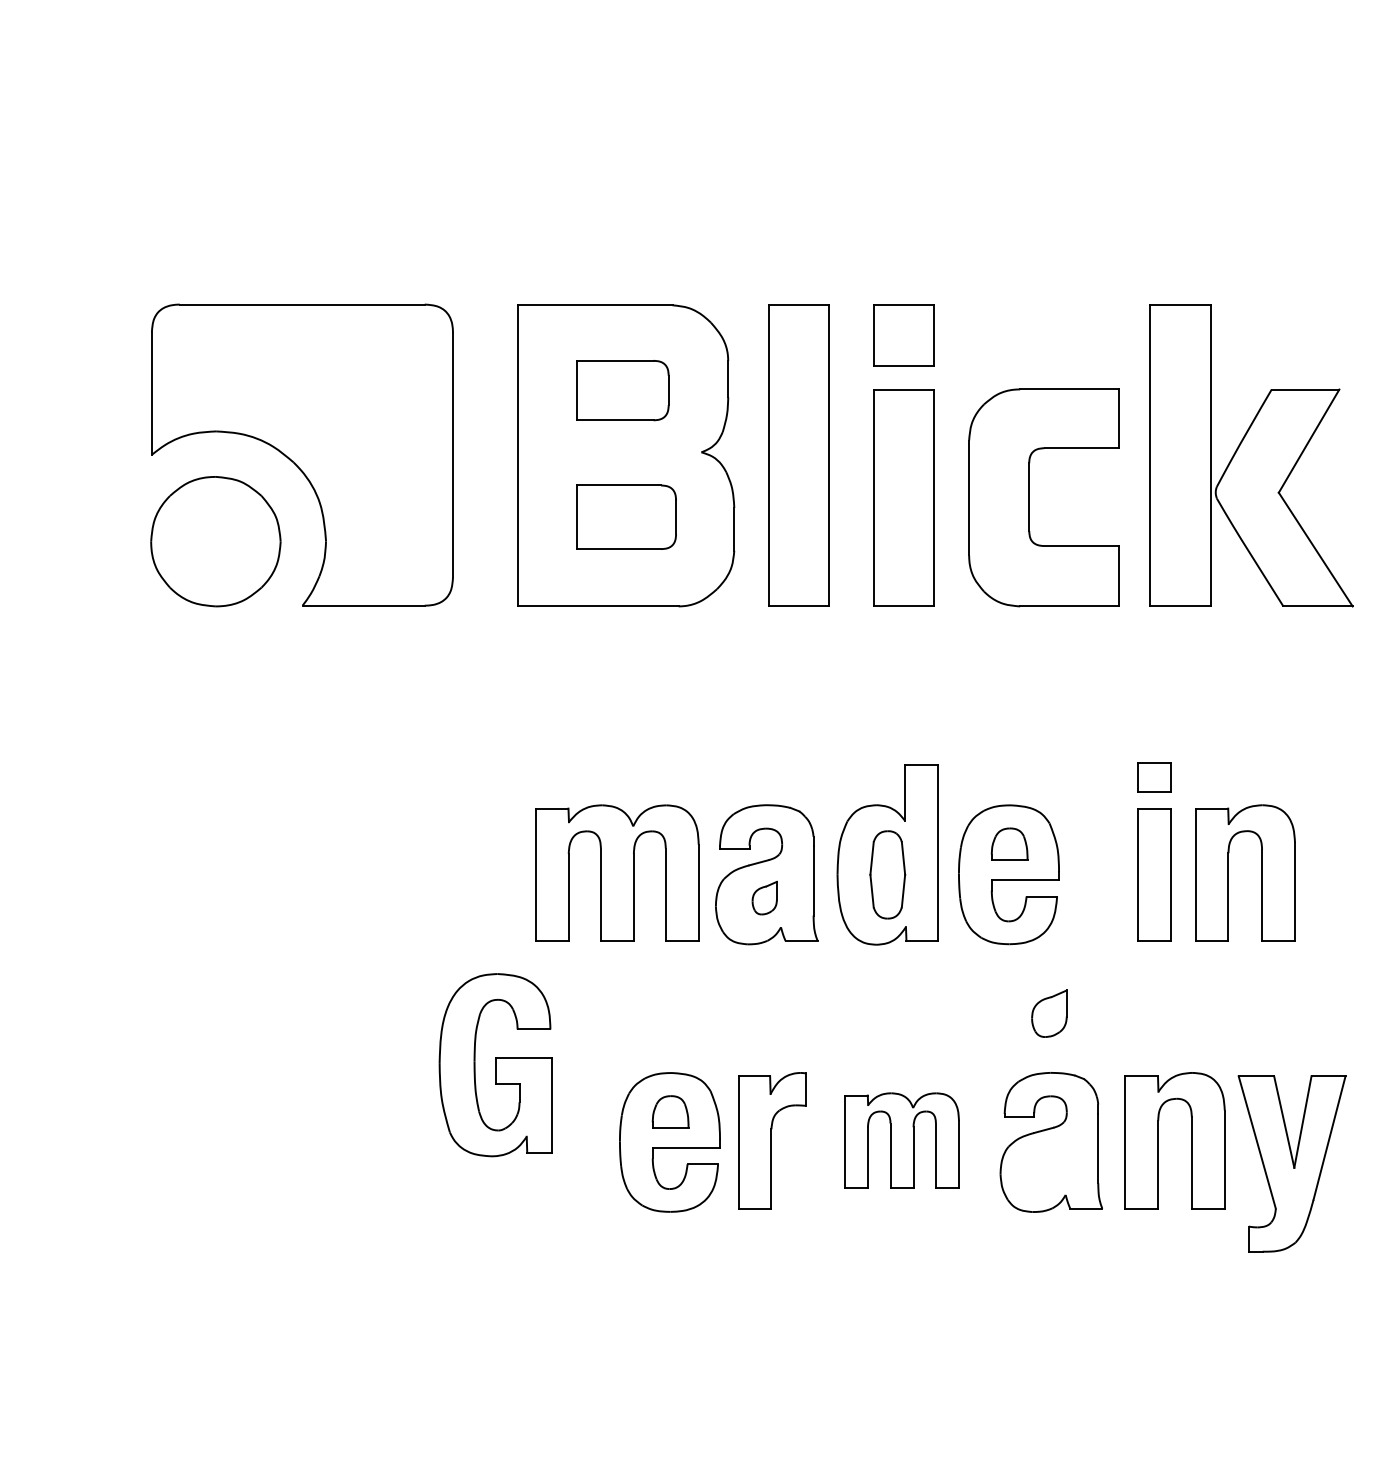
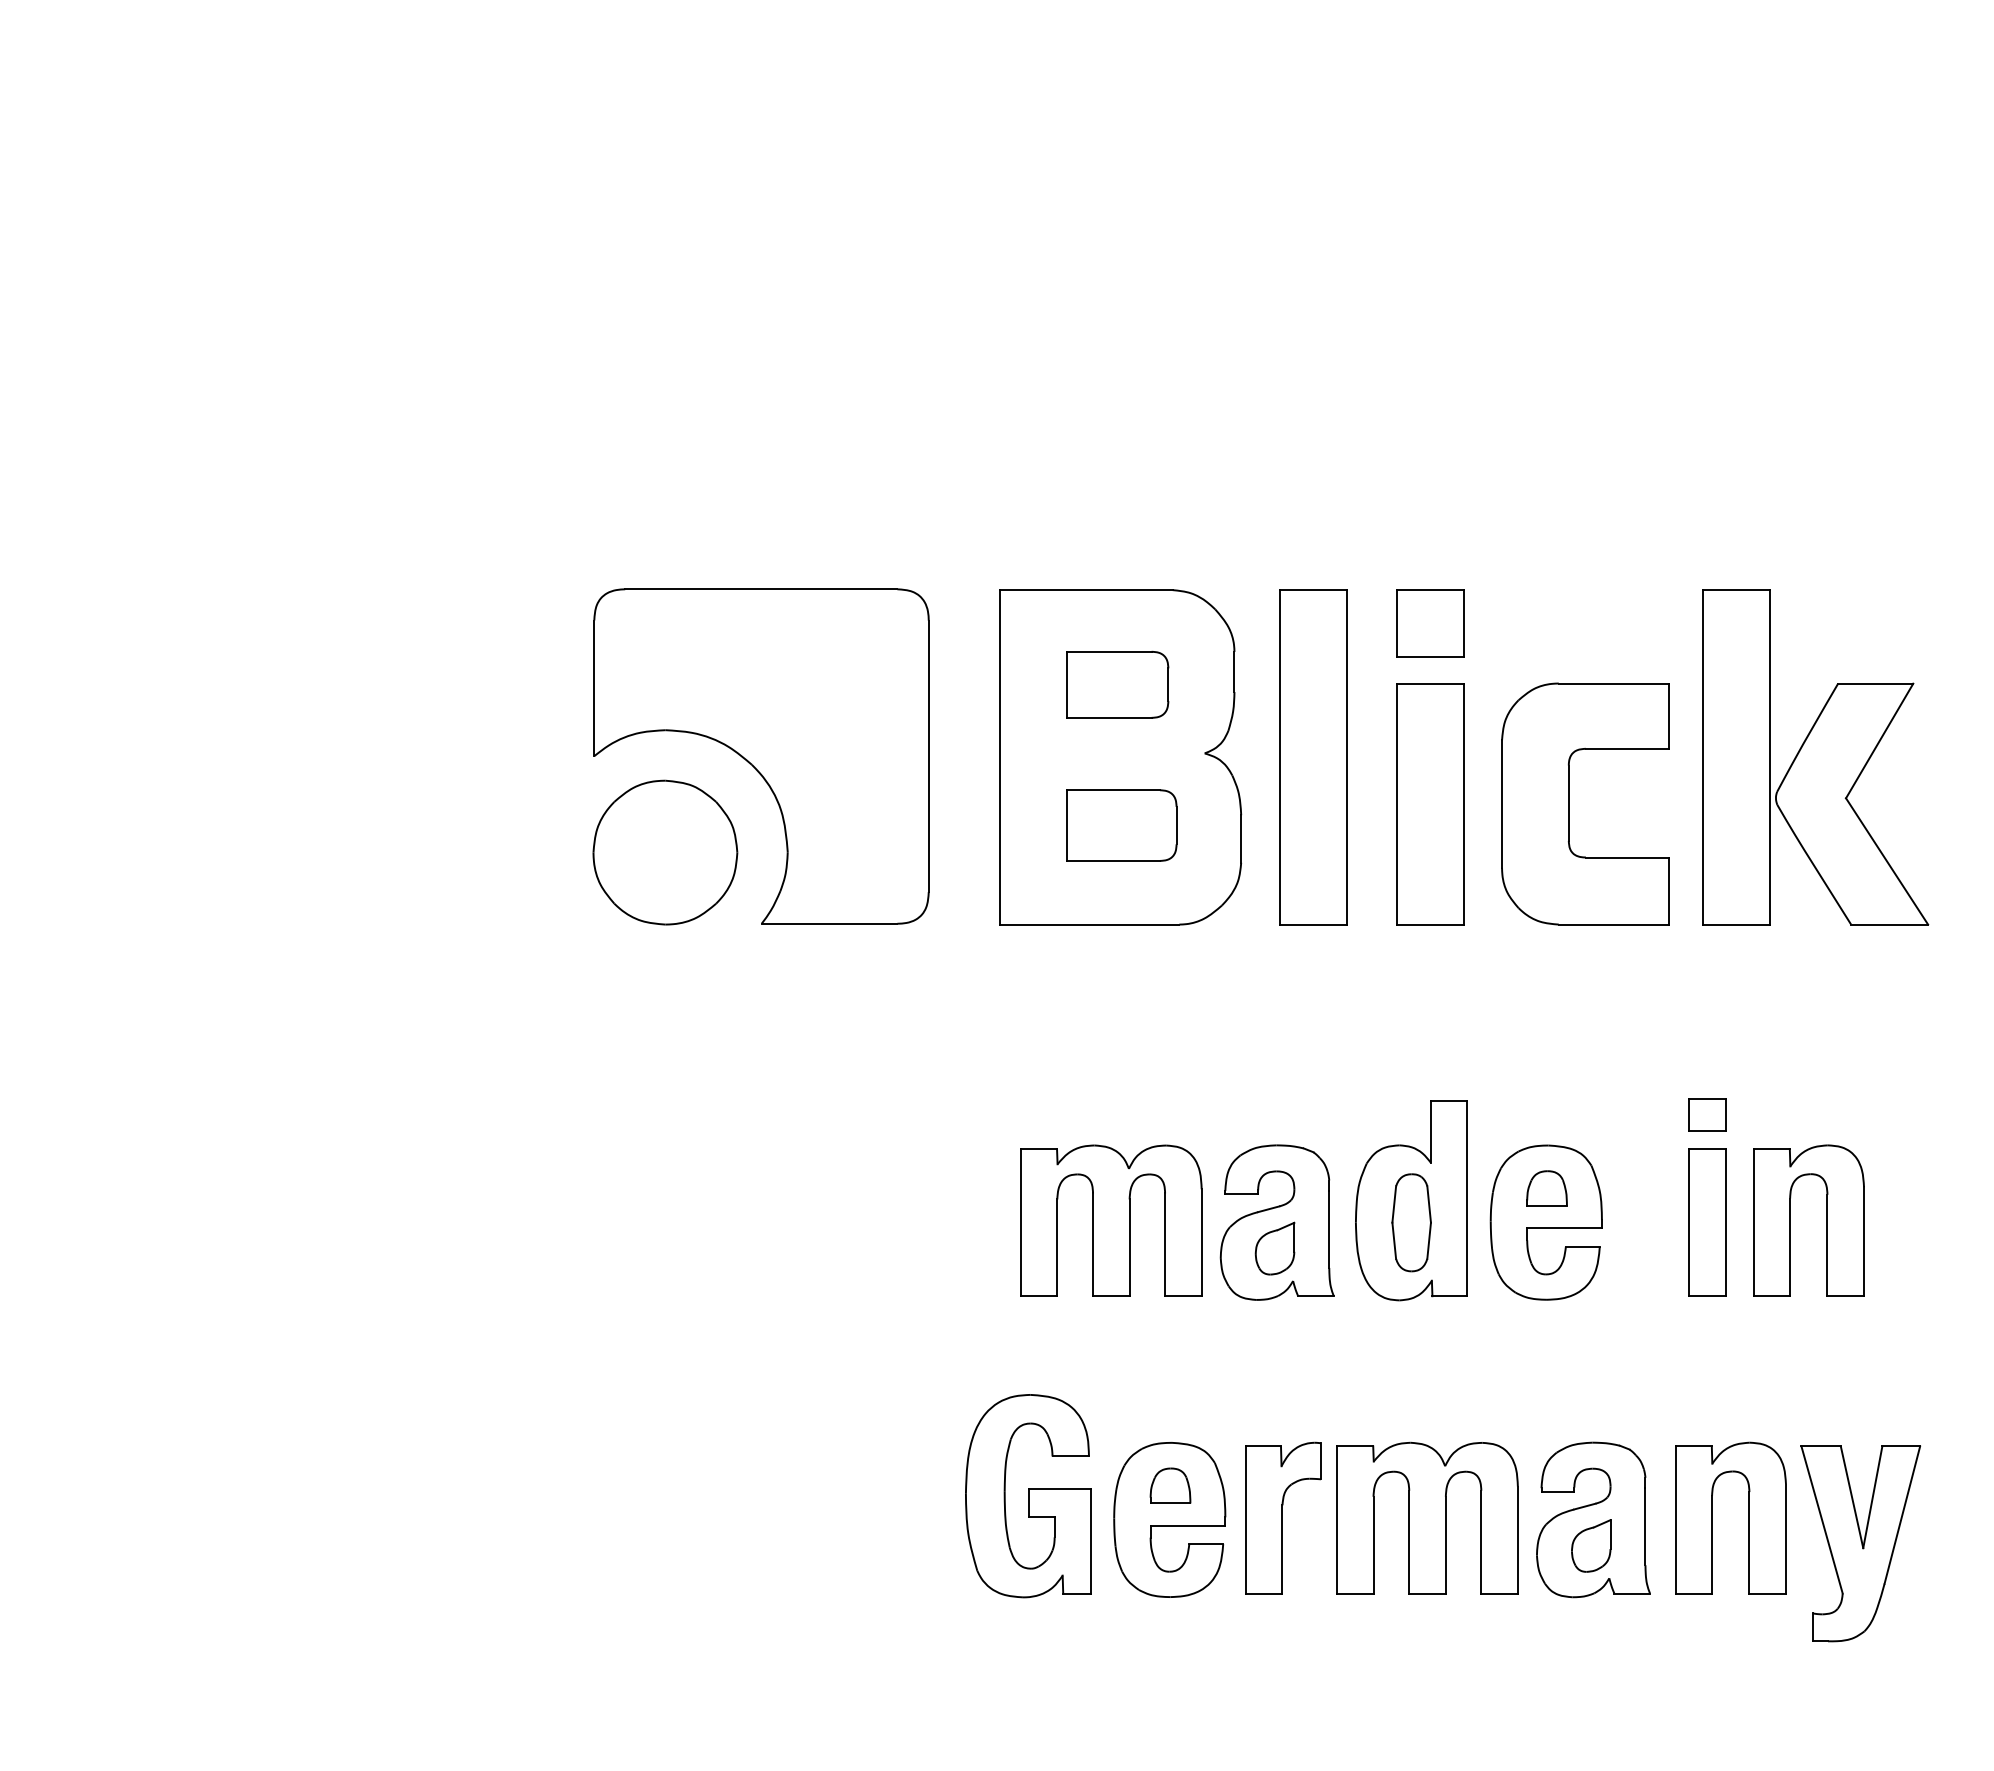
part: (764, 898) -> (1274, 1248), size x1.43
part: (1049, 1013) -> (1591, 1545), moved
part: (495, 1065) -> (1028, 1496), moved
part: (902, 1140) -> (1427, 1517), size x1.43

